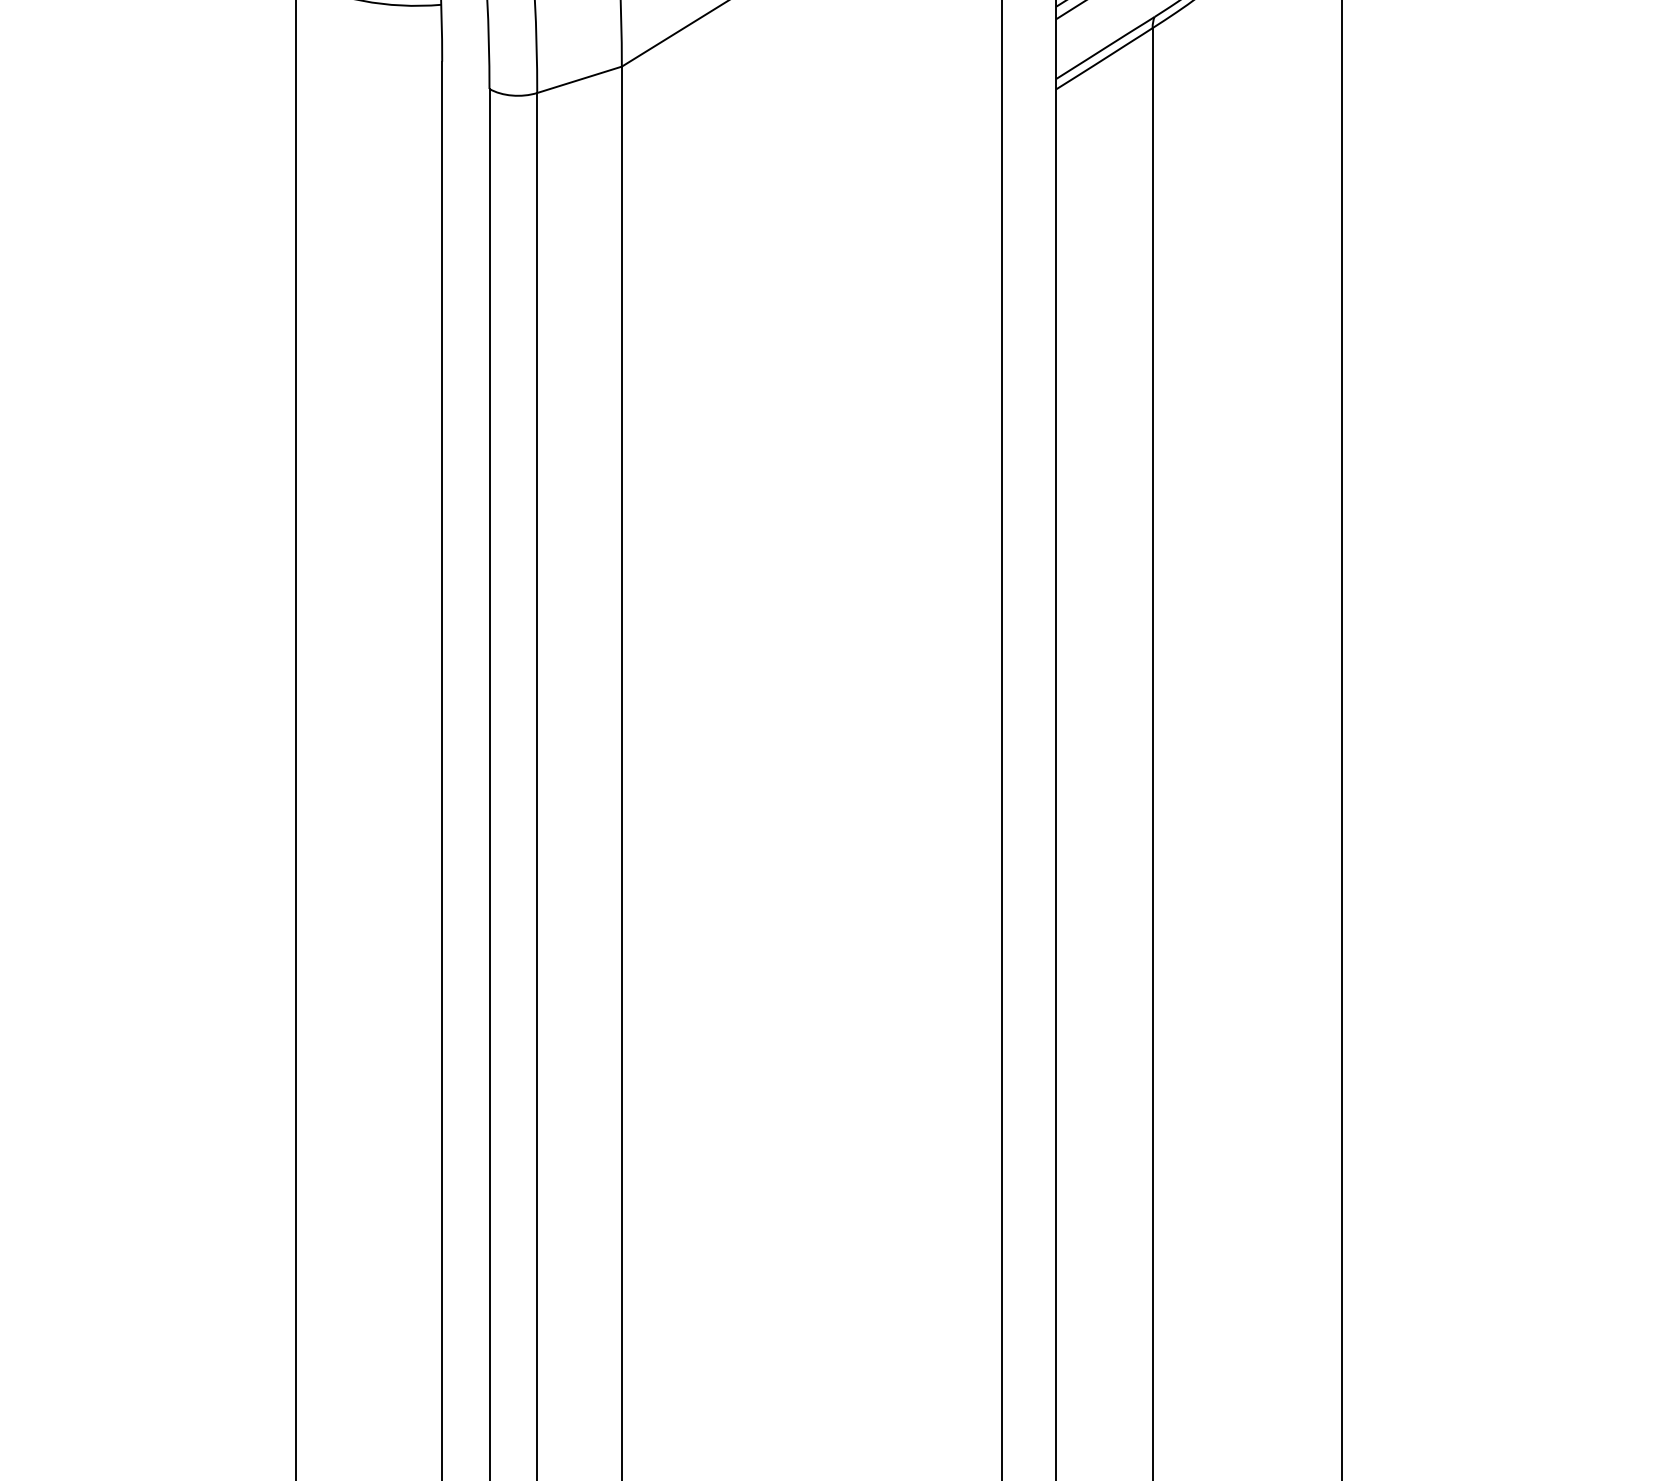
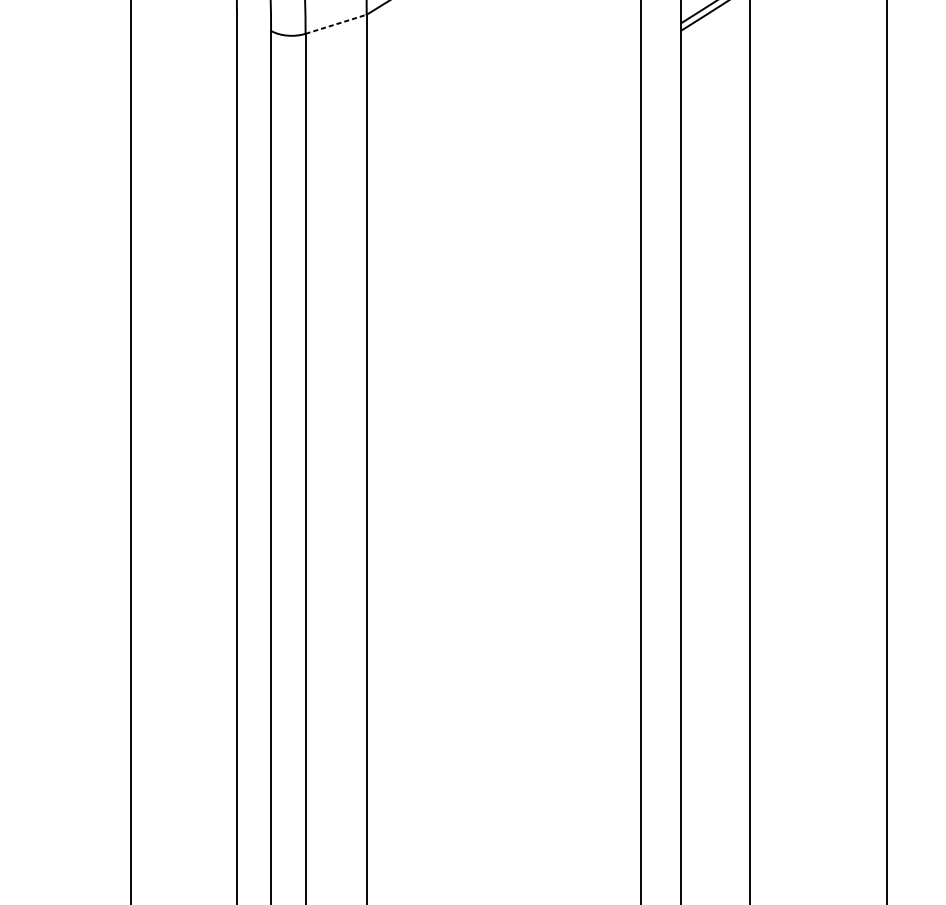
line: (580, 79) -> (336, 24), solid -> dashed

